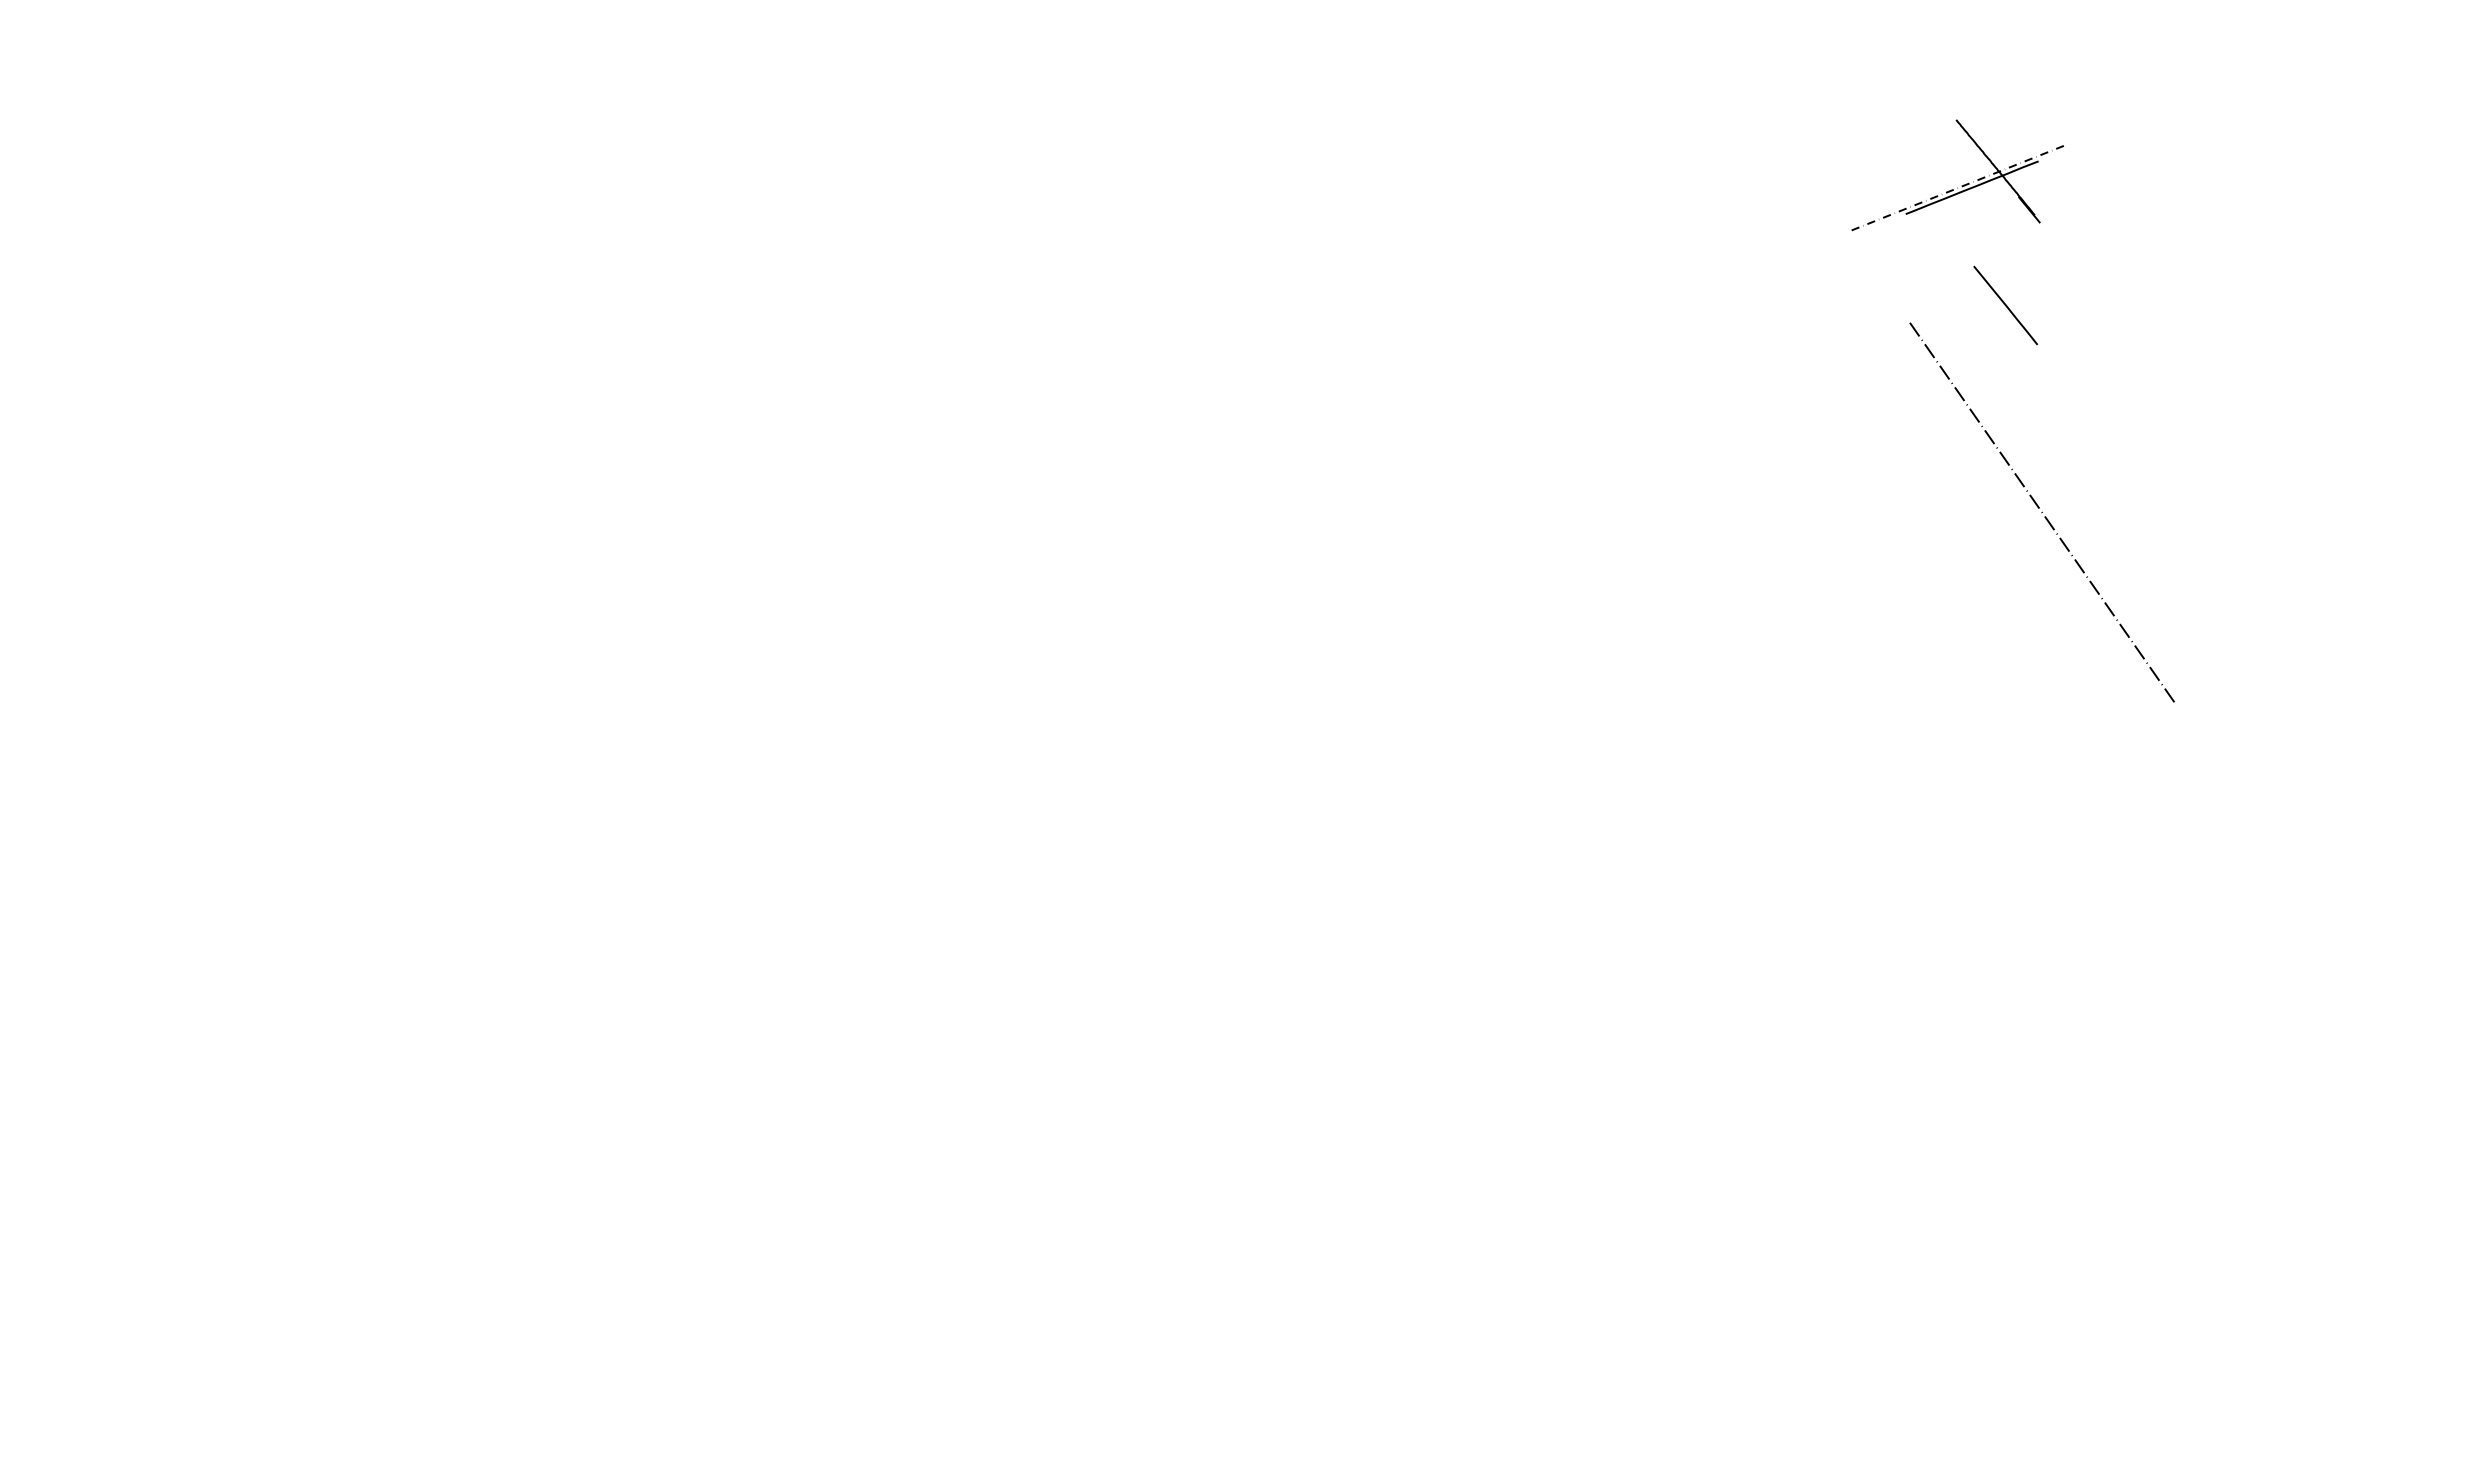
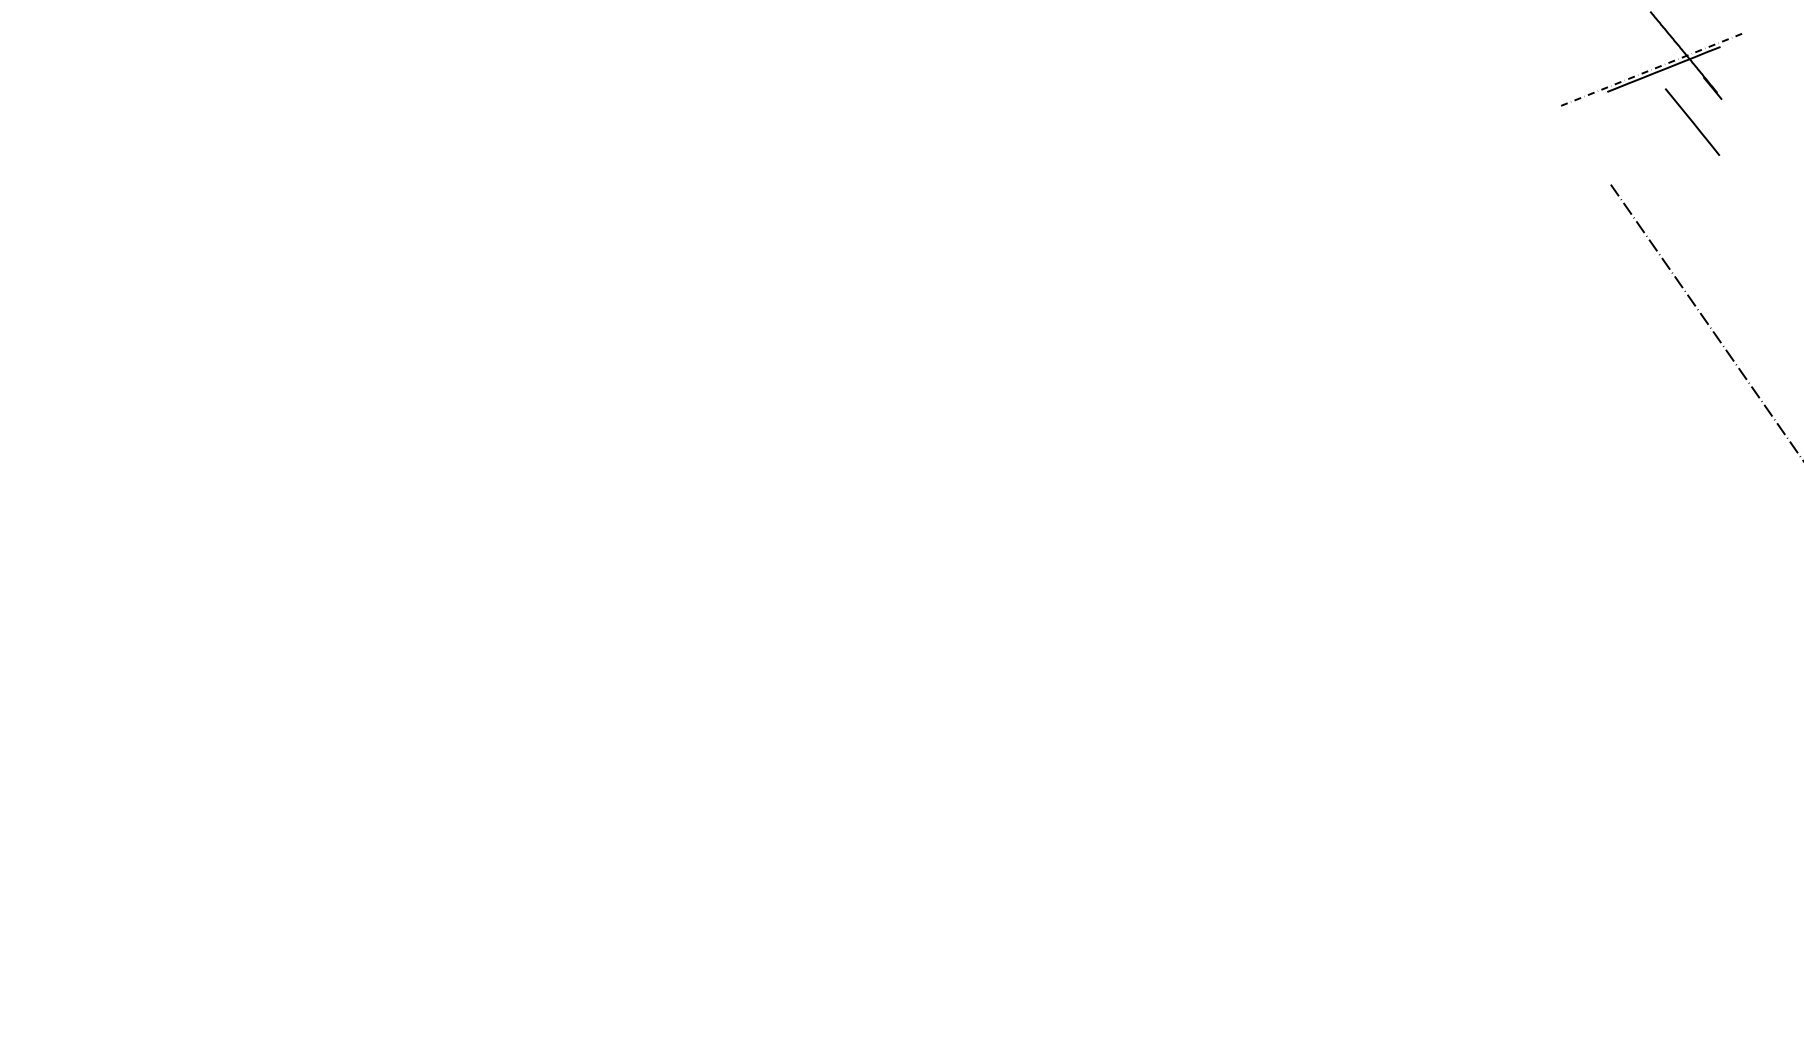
line: (2005, 305) -> (1692, 122), moved

